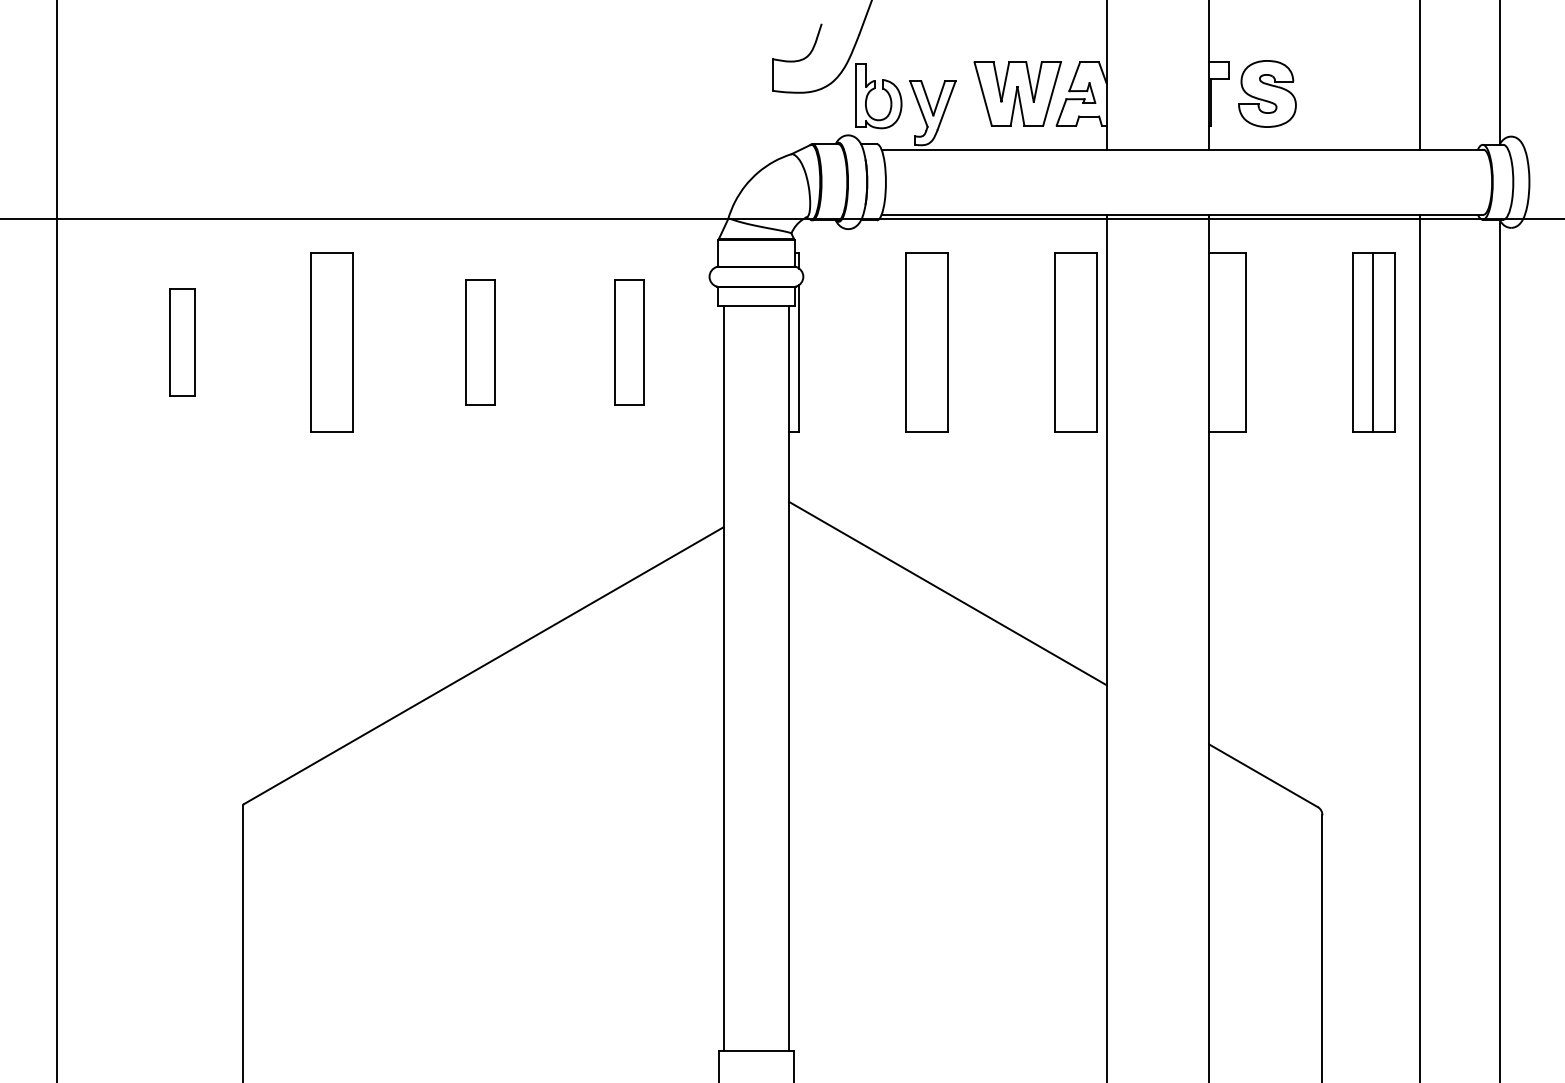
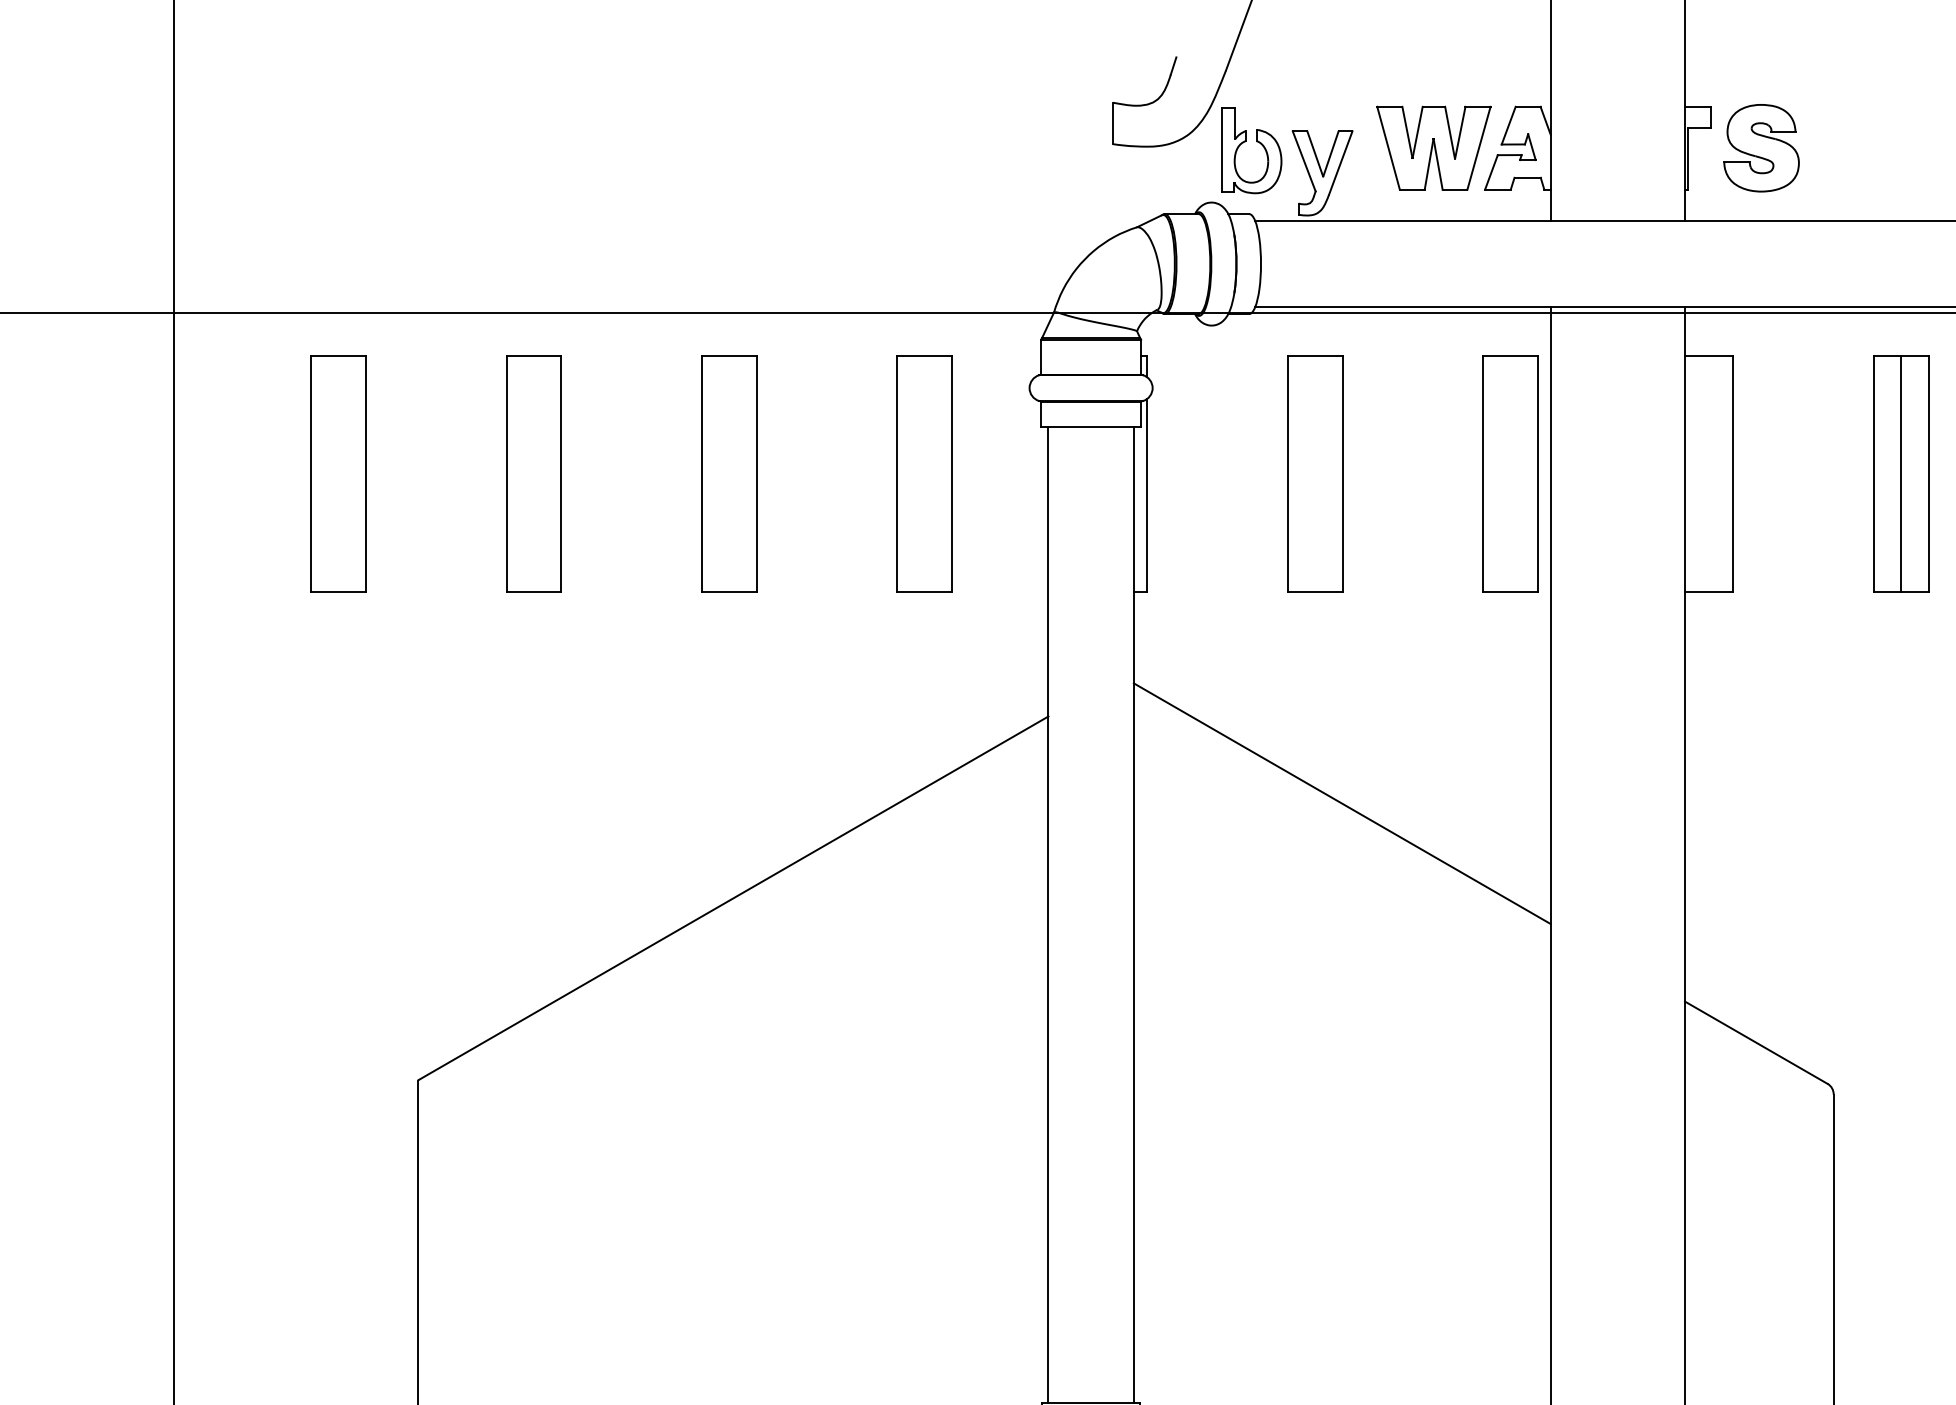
part: (182, 342) -> (338, 474), size x1.67
part: (480, 342) -> (729, 474), size x1.43
part: (629, 342) -> (924, 474), size x1.43

